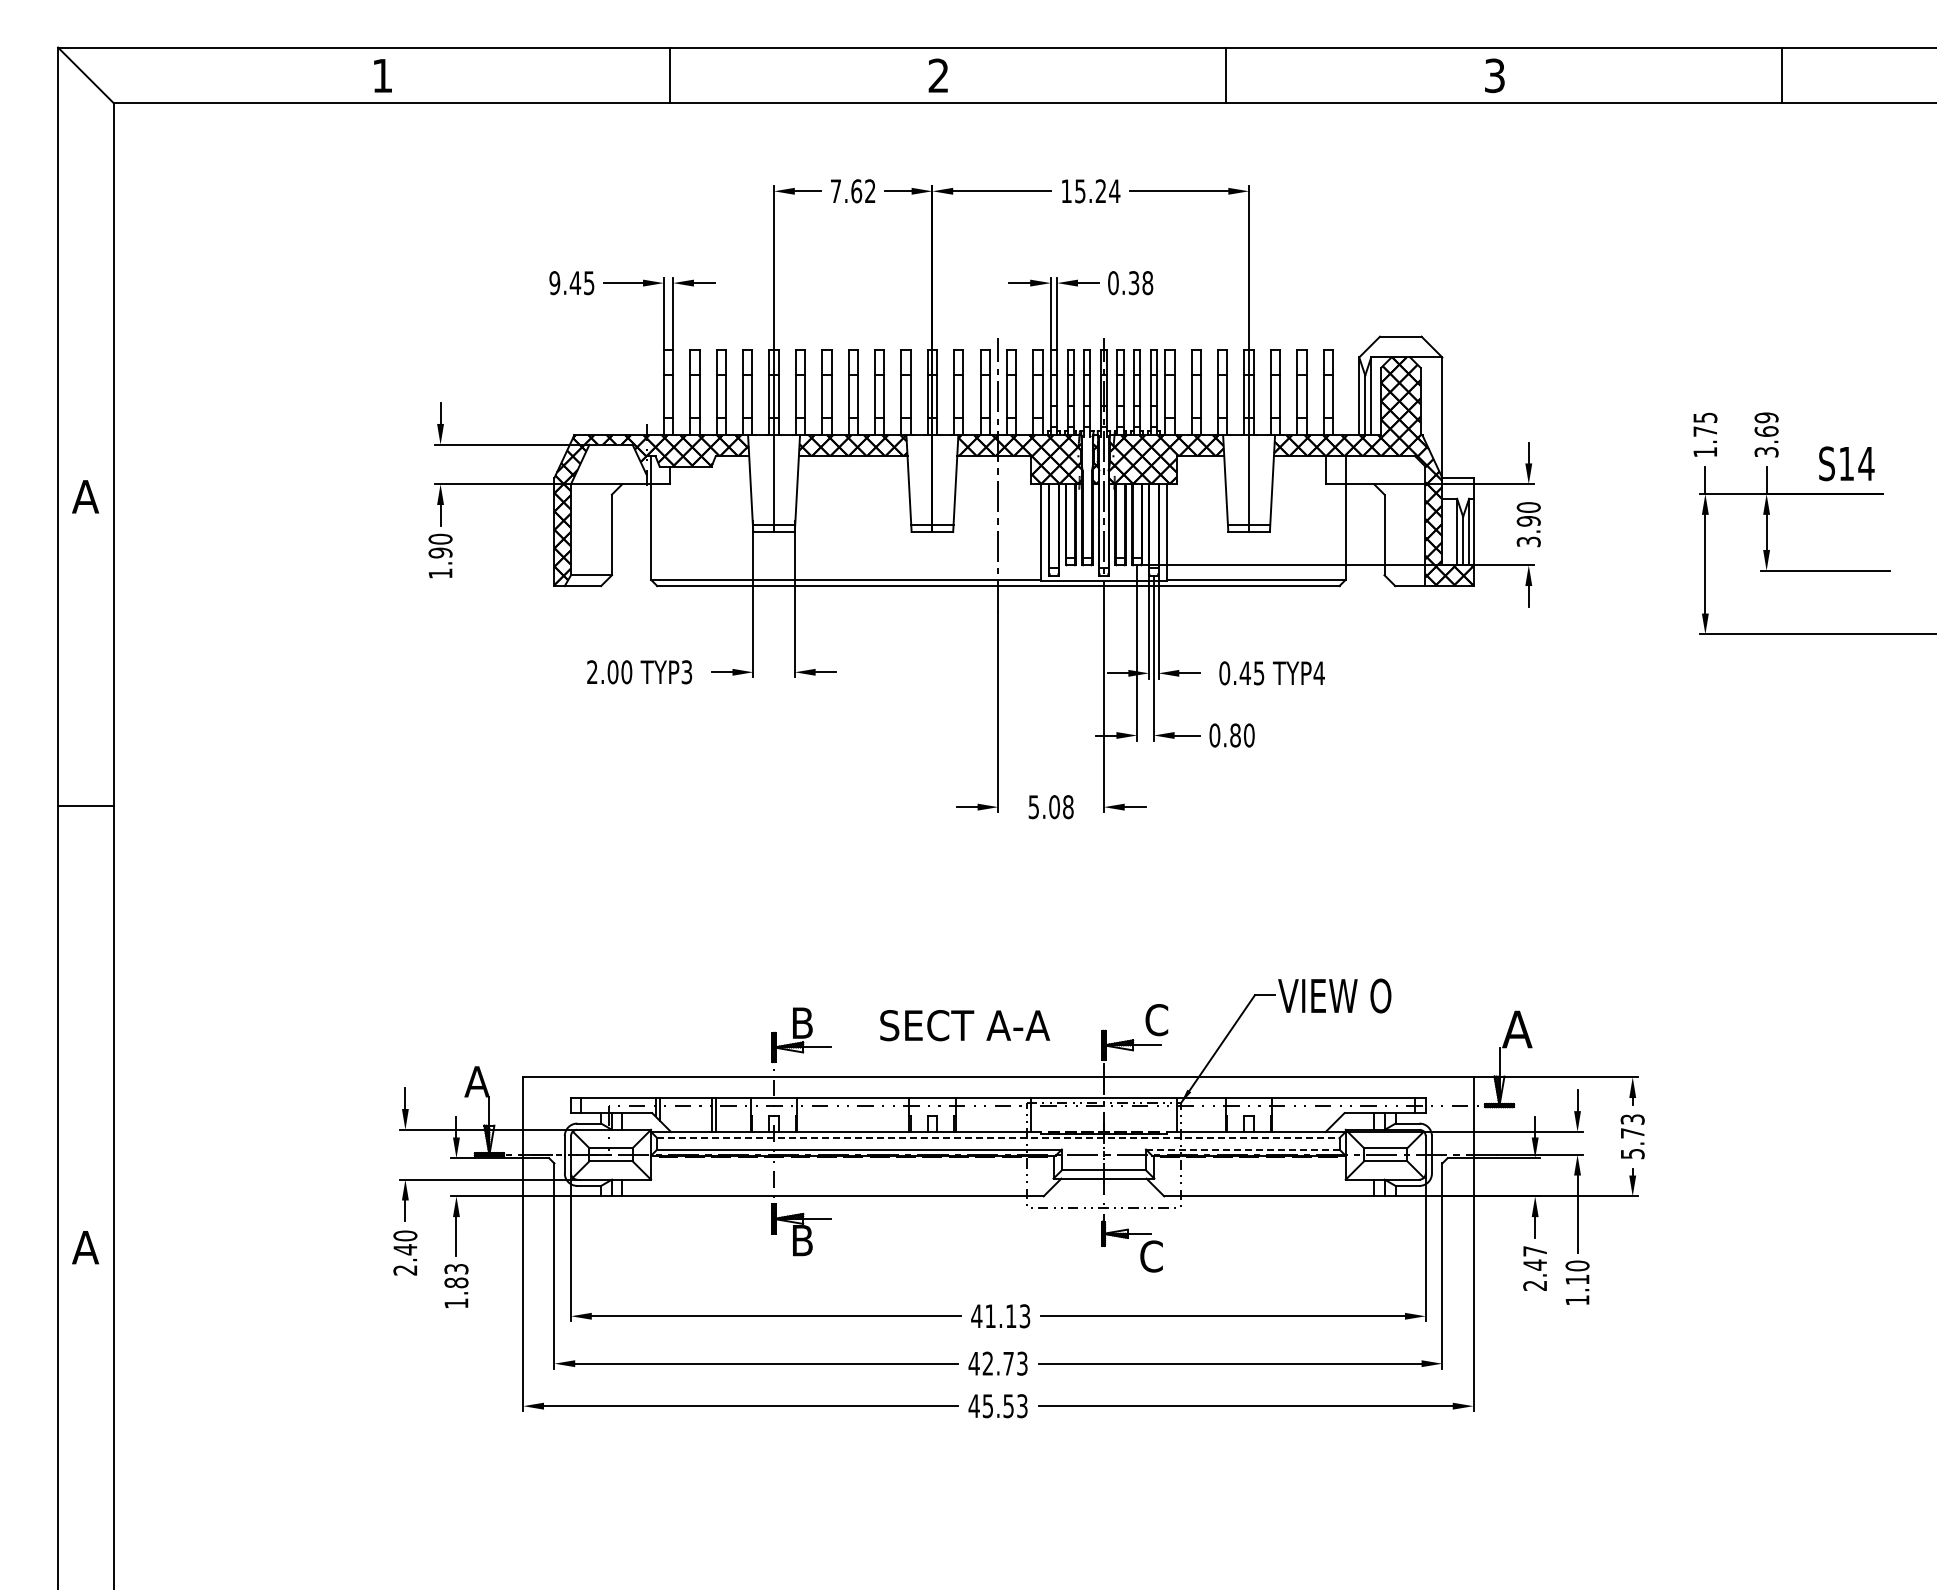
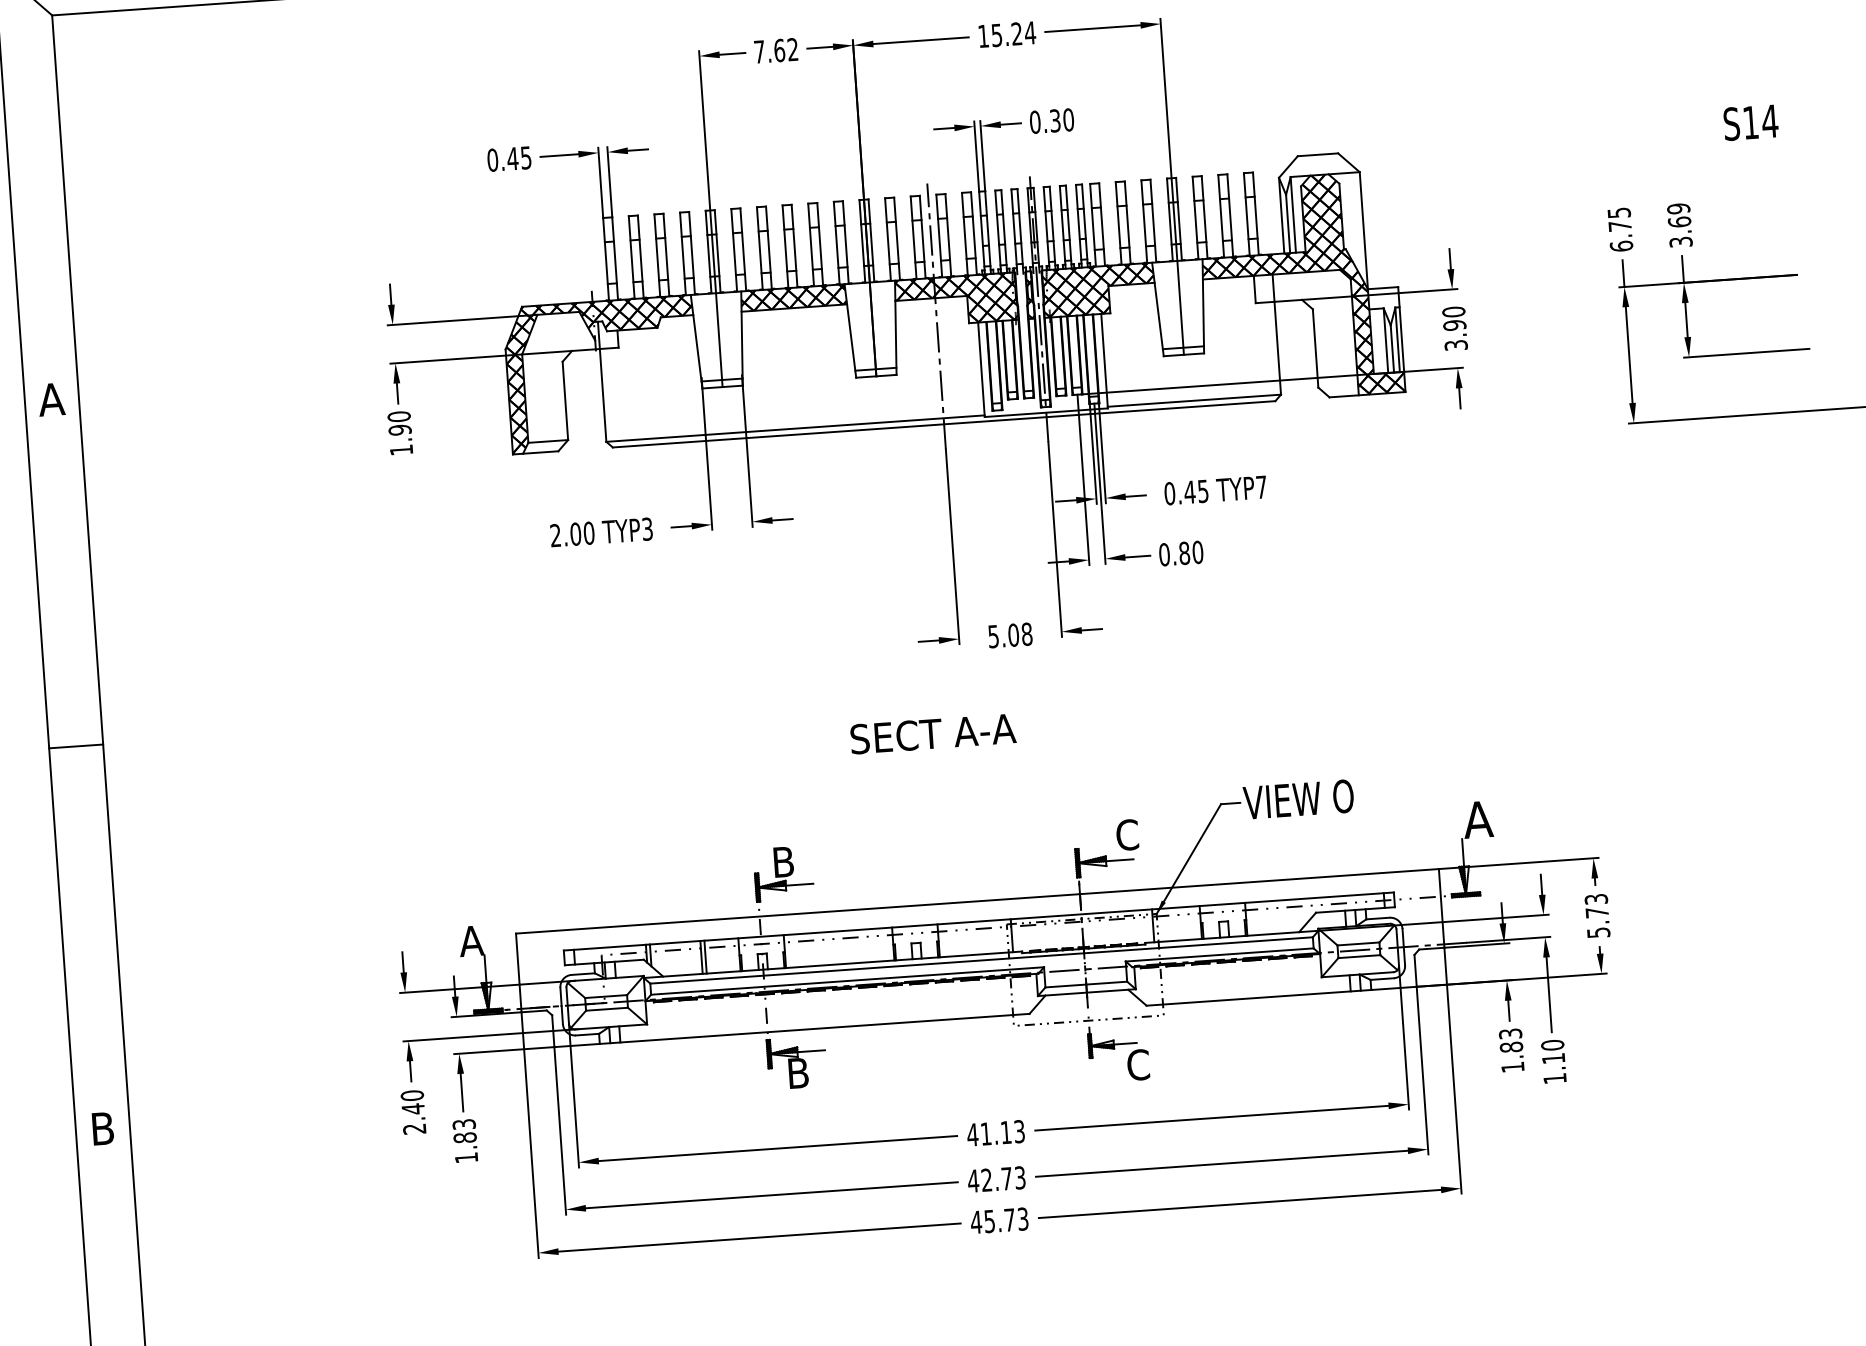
text: (1147, 282) -> (1068, 119), 0.38 -> 0.30
text: (554, 283) -> (492, 160), 9.45 -> 0.45
text: (1705, 451) -> (1621, 245), 1.75 -> 6.75
text: (1846, 463) -> (1750, 122), moved
text: (1318, 672) -> (1260, 486), TYP4 -> TYP7
line: (85, 805) -> (75, 746), moved
text: (965, 1025) -> (933, 733), moved
line: (998, 1138) -> (981, 960), dashed -> solid
line: (1242, 1149) -> (1219, 954), dashed -> solid
text: (85, 1247) -> (102, 1128), A -> B
text: (1535, 1268) -> (1512, 1050), 2.47 -> 1.83
text: (1008, 1406) -> (1009, 1220), 45.53 -> 45.73

